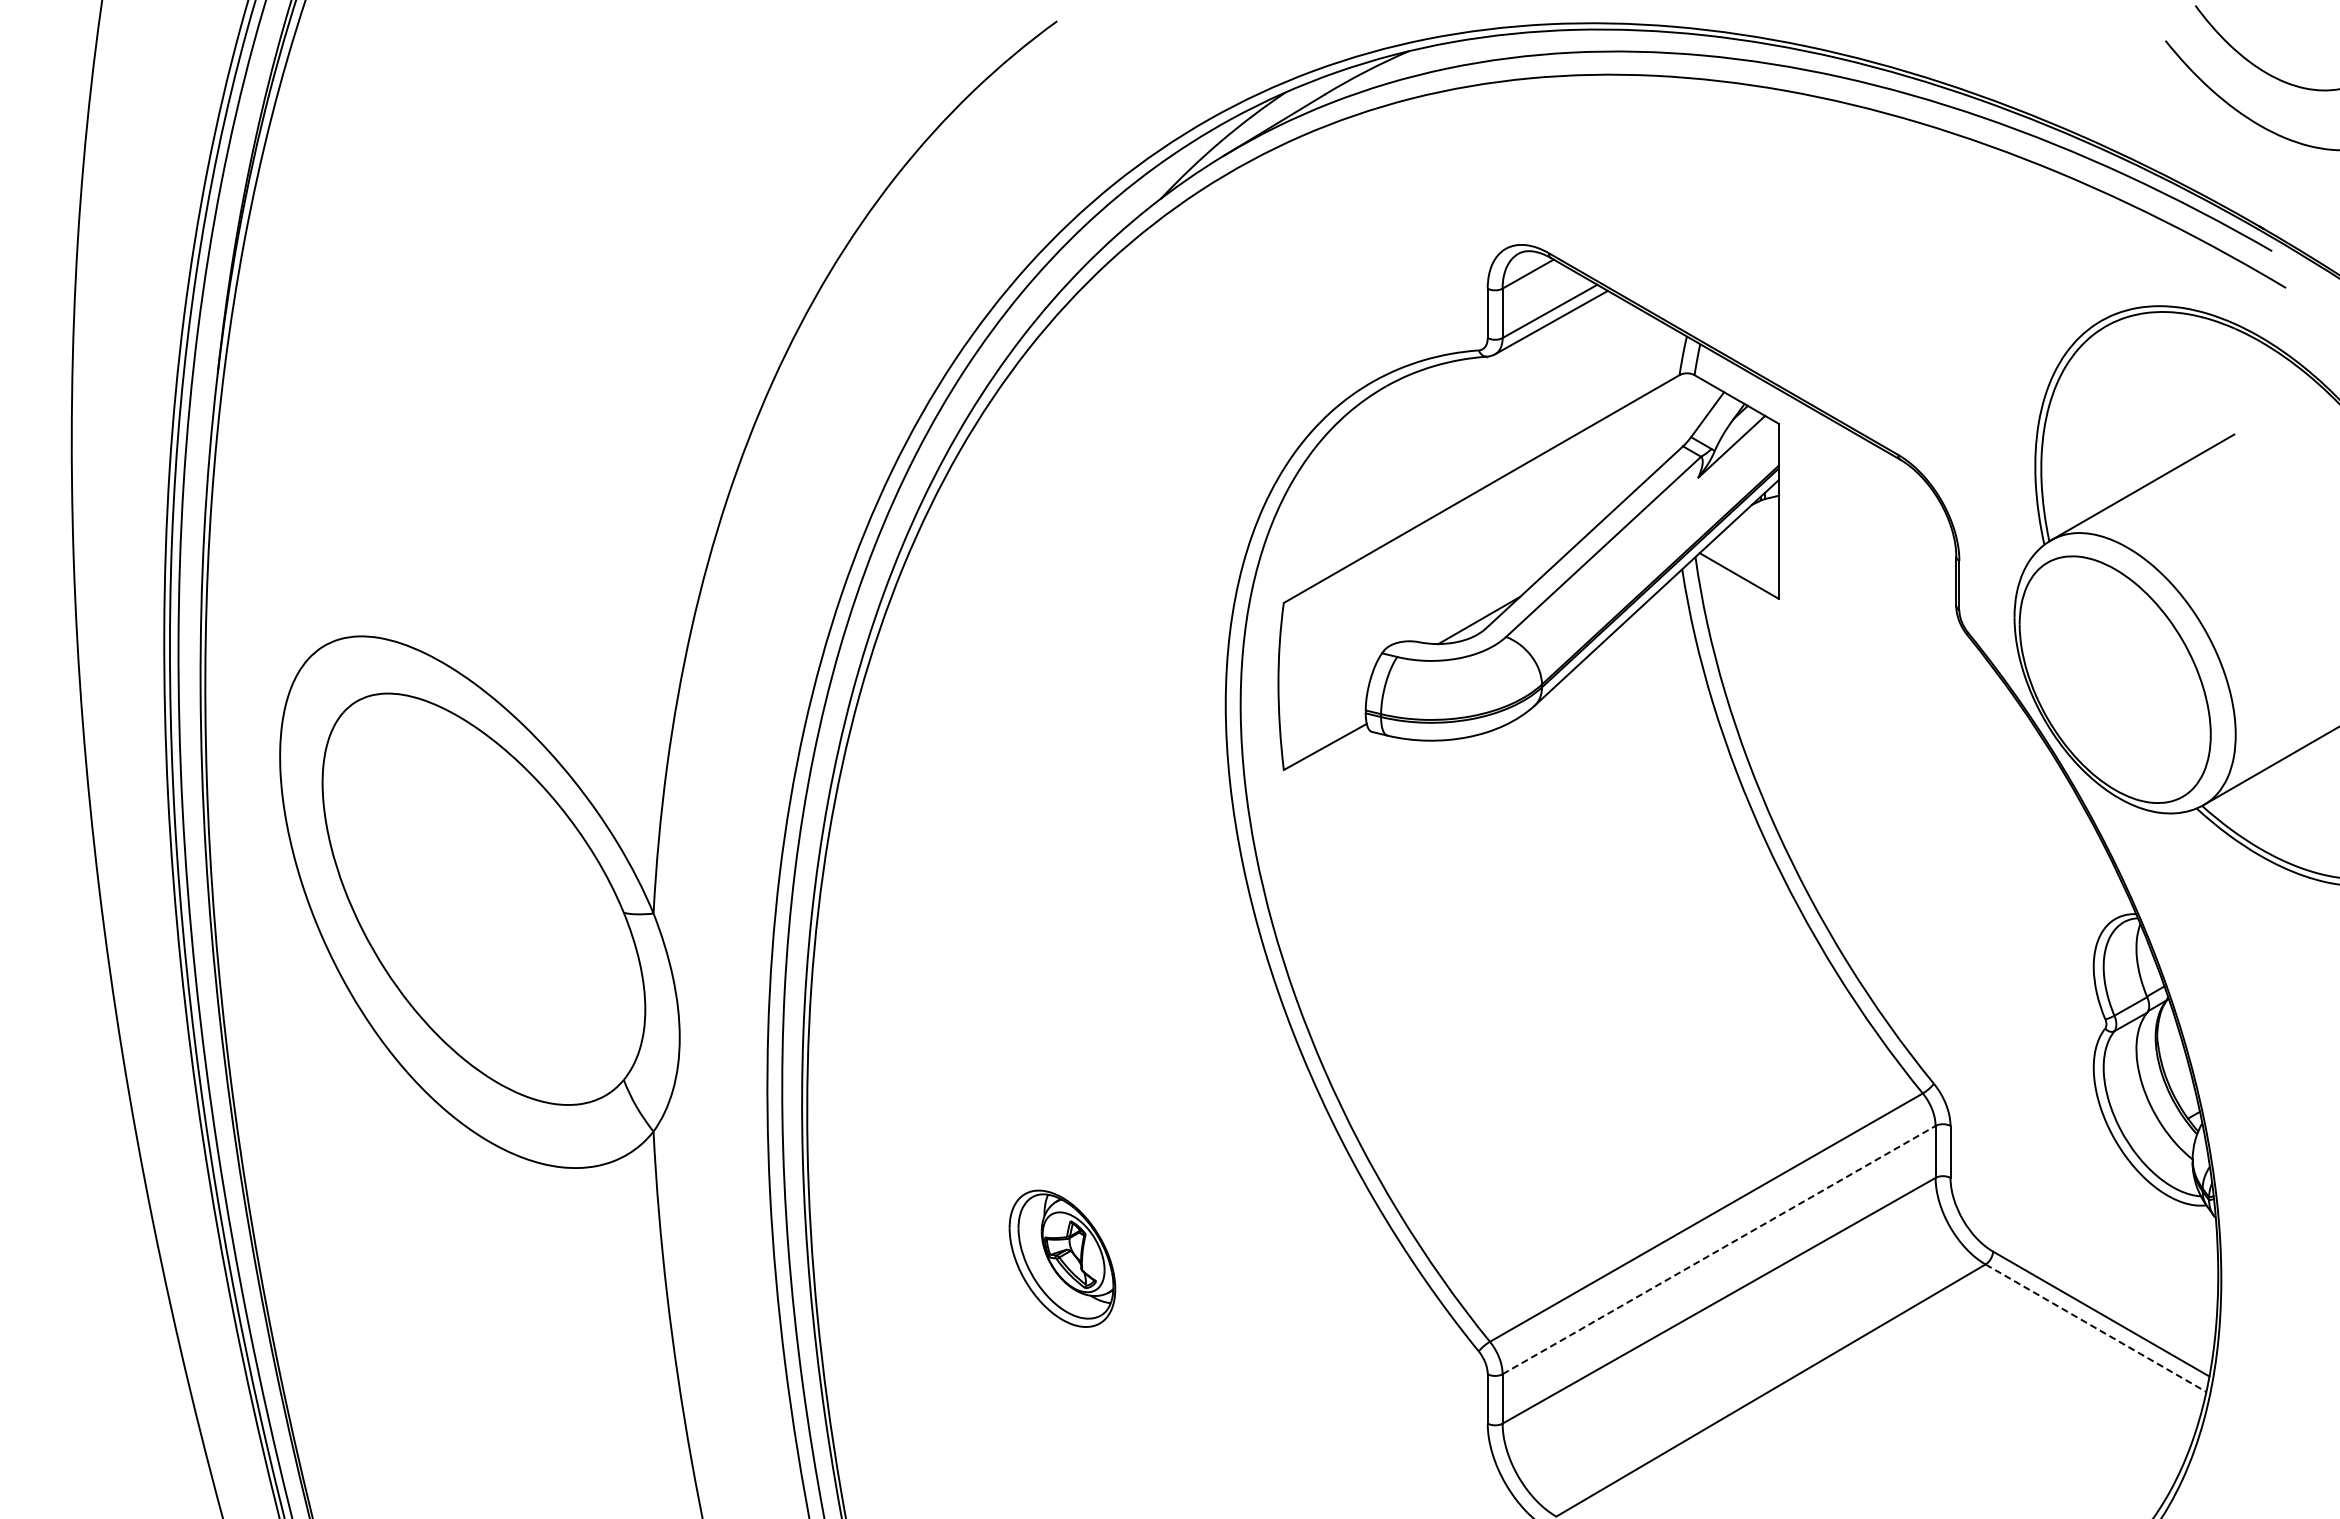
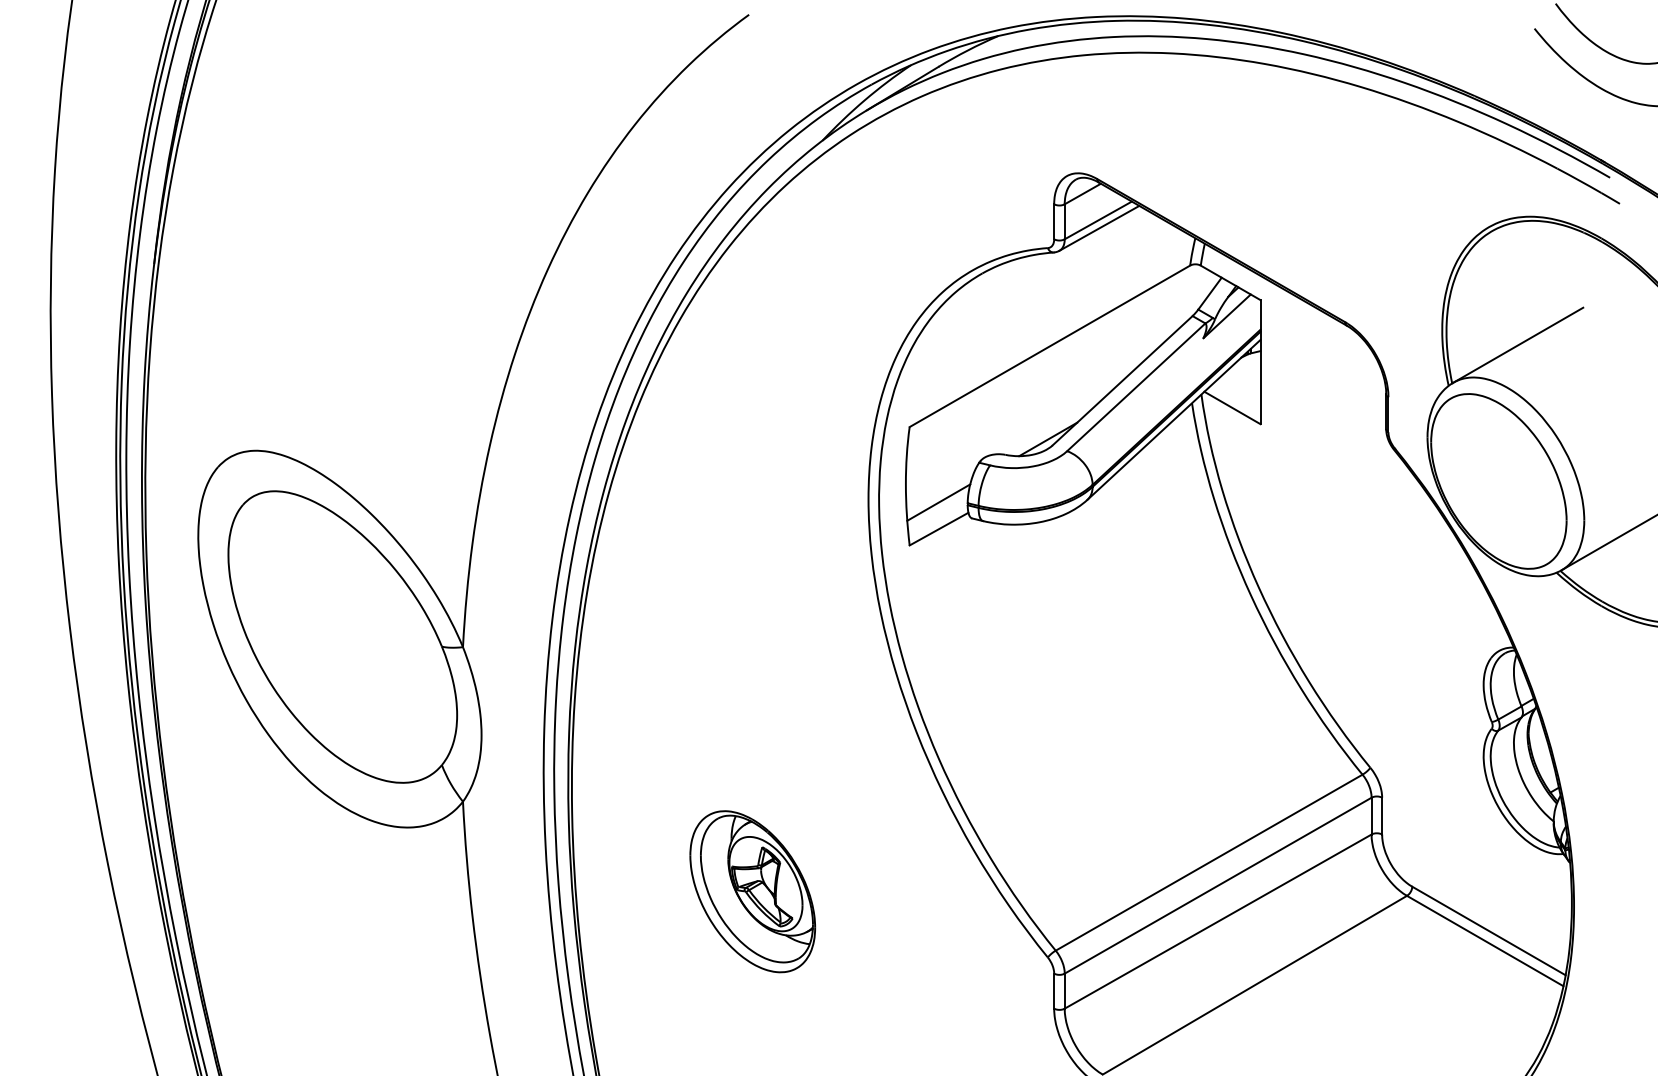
line: (1324, 709) -> (938, 502), added
line: (1719, 1250) -> (1218, 885), dashed -> solid
part: (1062, 1258) -> (752, 891), size x1.67
line: (2096, 1328) -> (1485, 941), dashed -> solid

